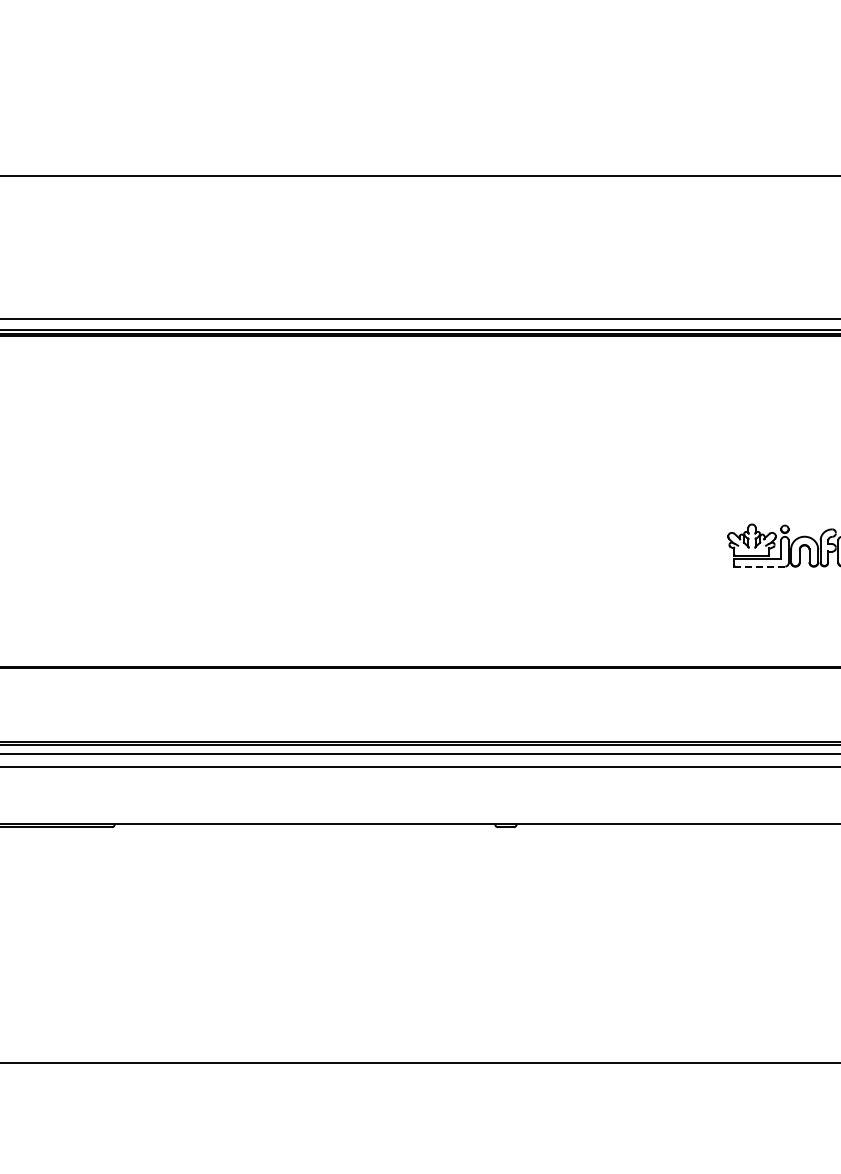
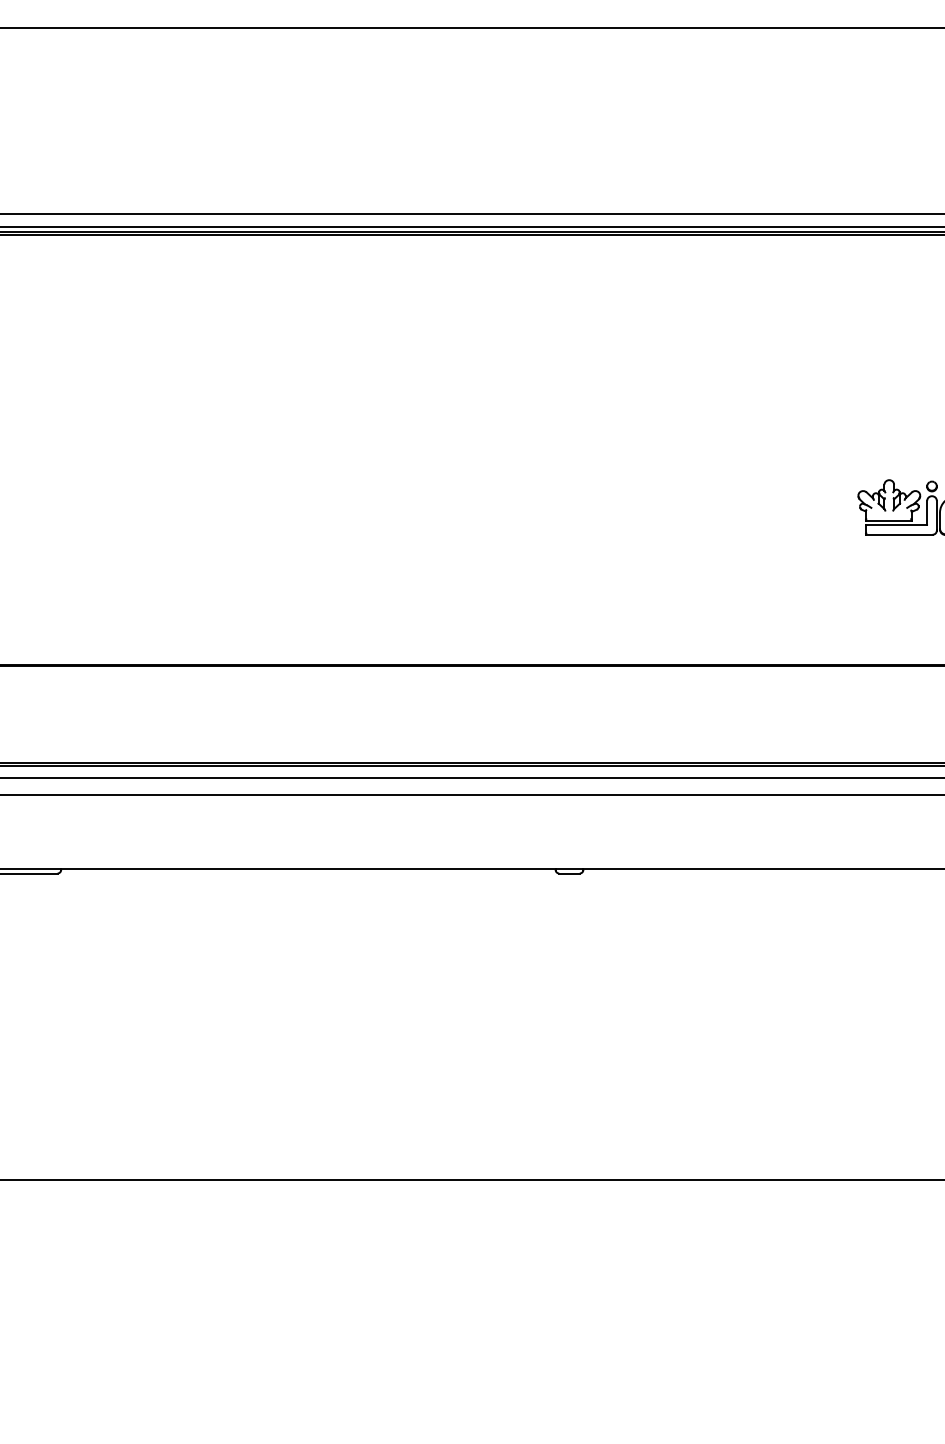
line: (759, 566) -> (898, 534), dashed -> solid

